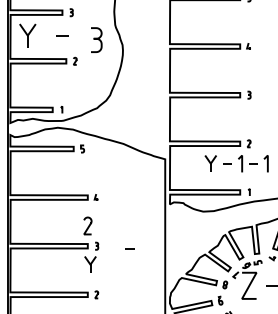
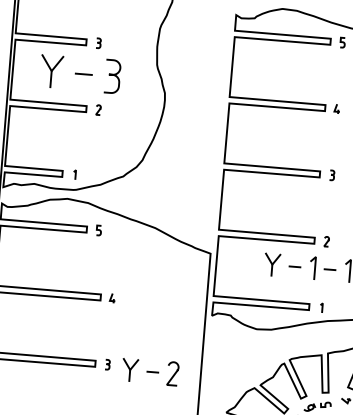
part: (27, 35) -> (51, 70), moved
curve: (96, 39) -> (112, 75), moved
curve: (88, 225) -> (173, 373), moved
part: (90, 264) -> (130, 369), moved

